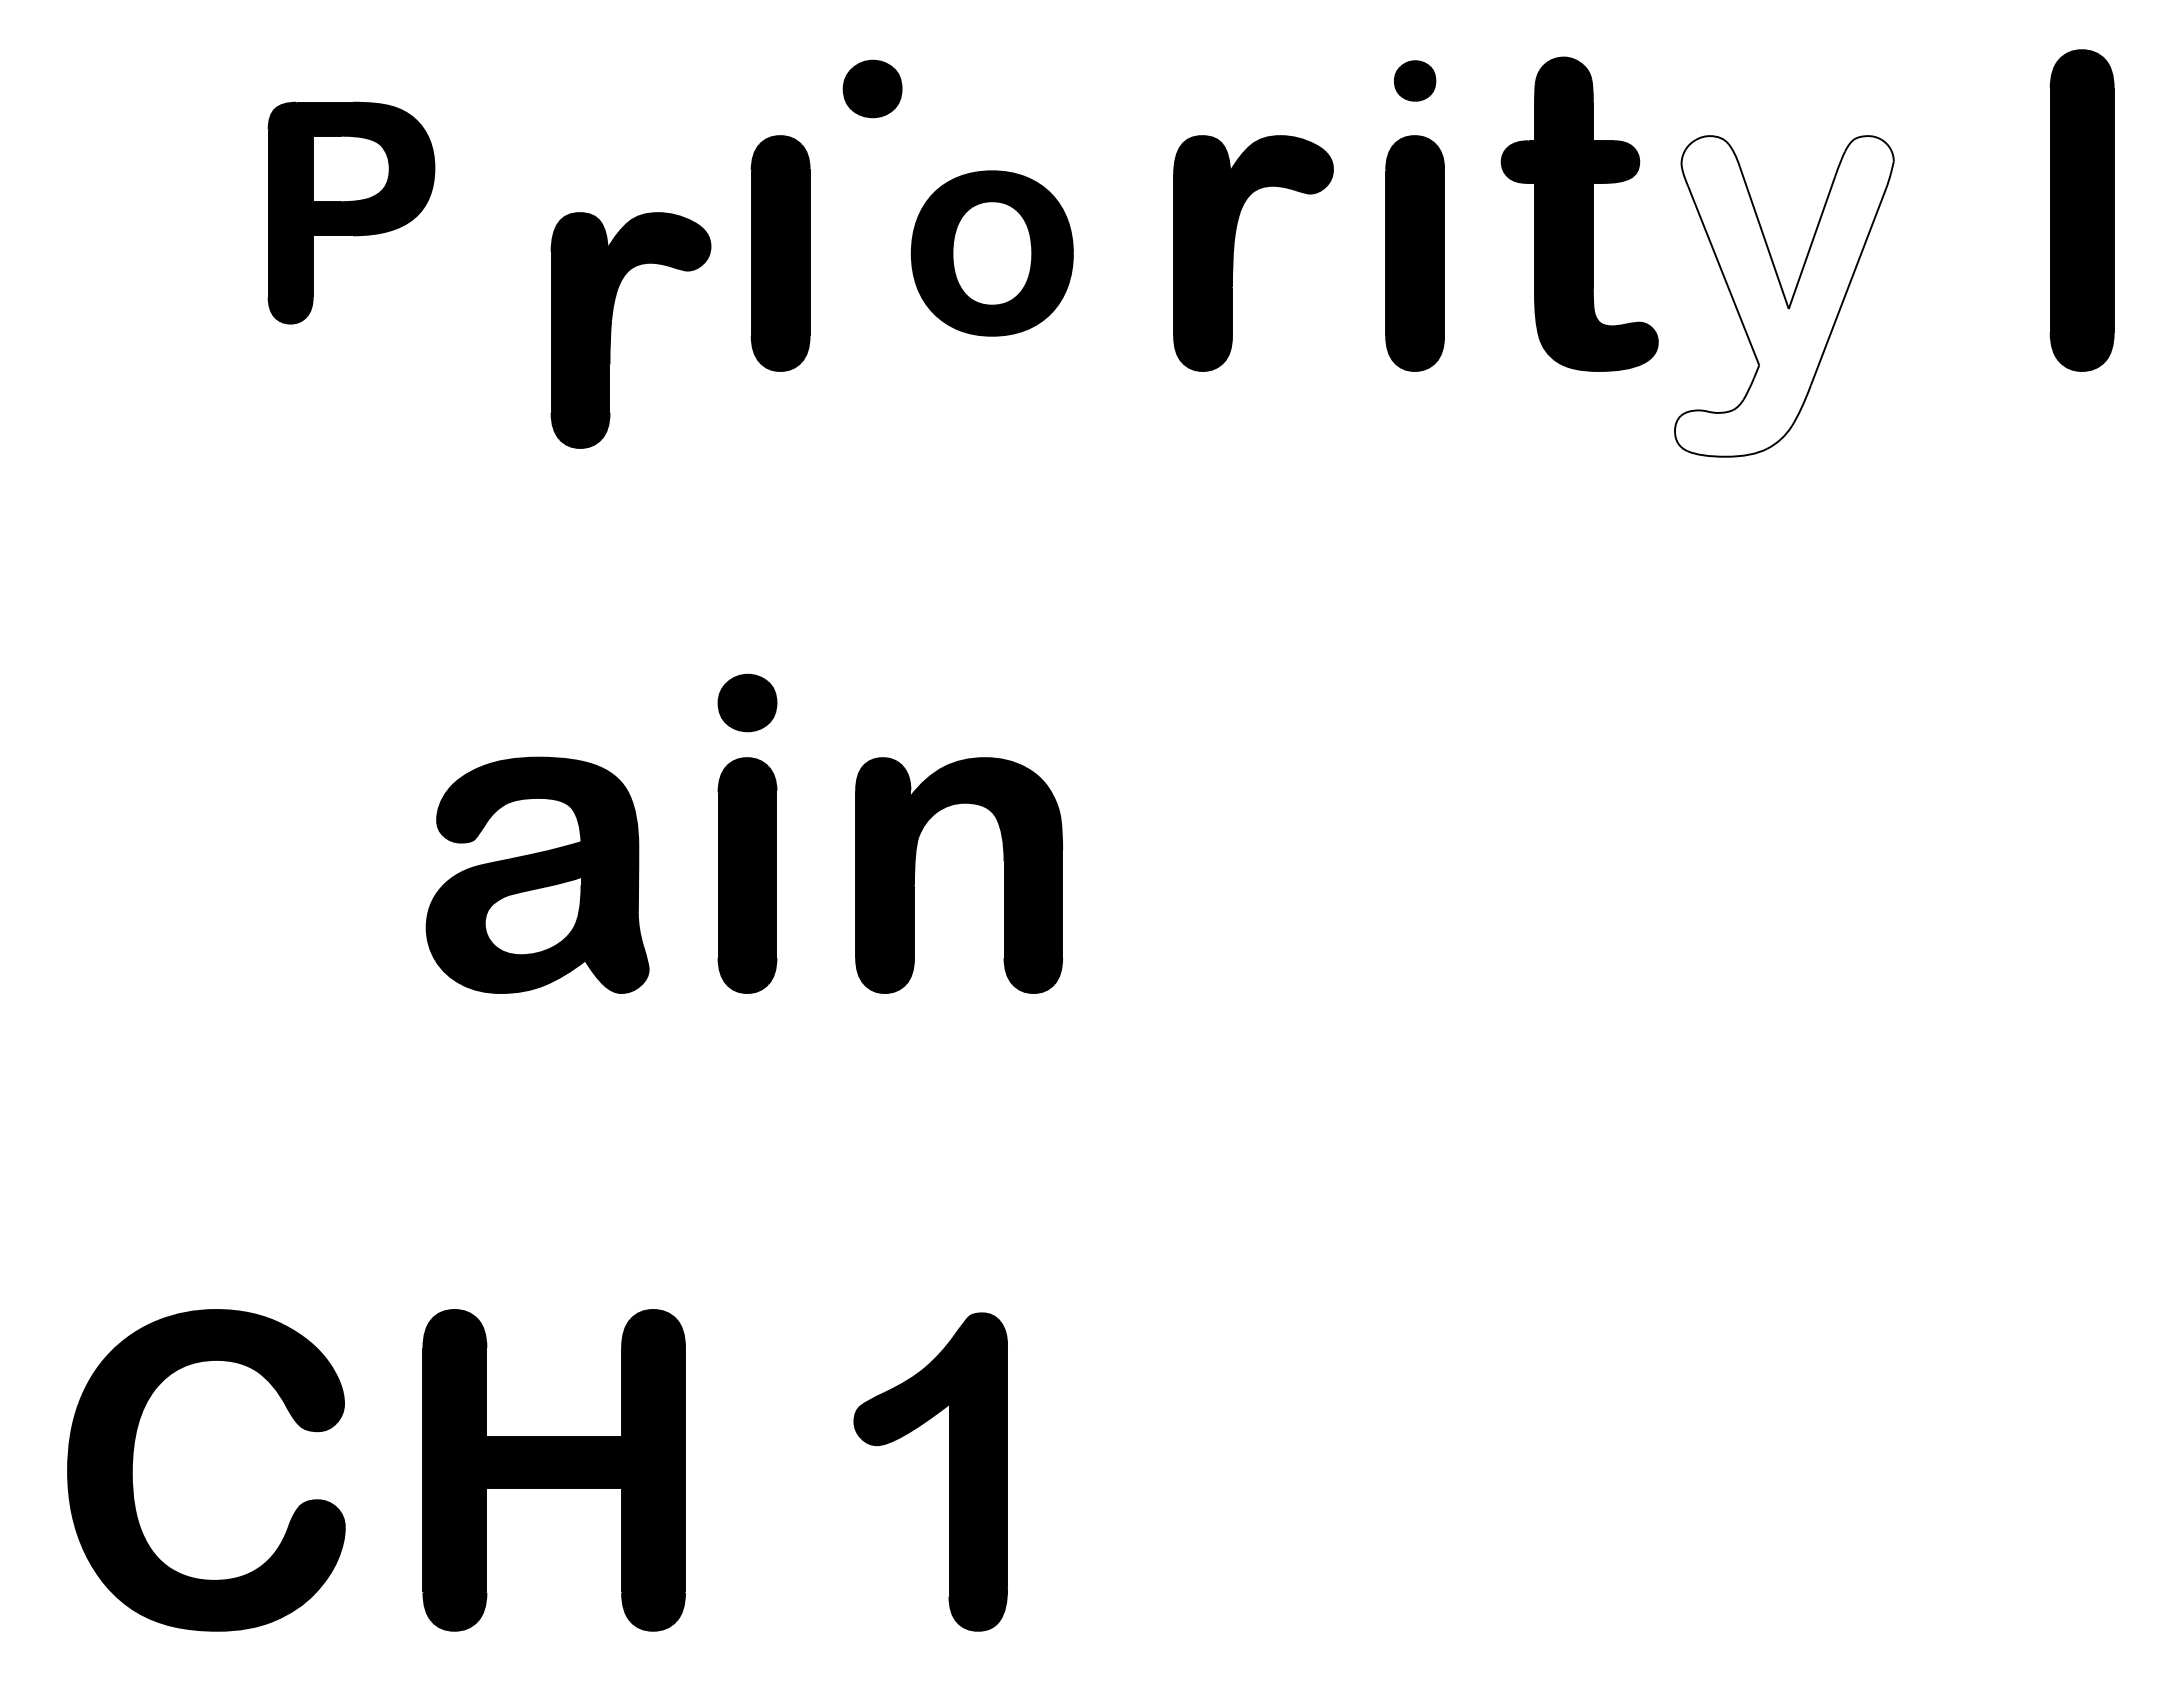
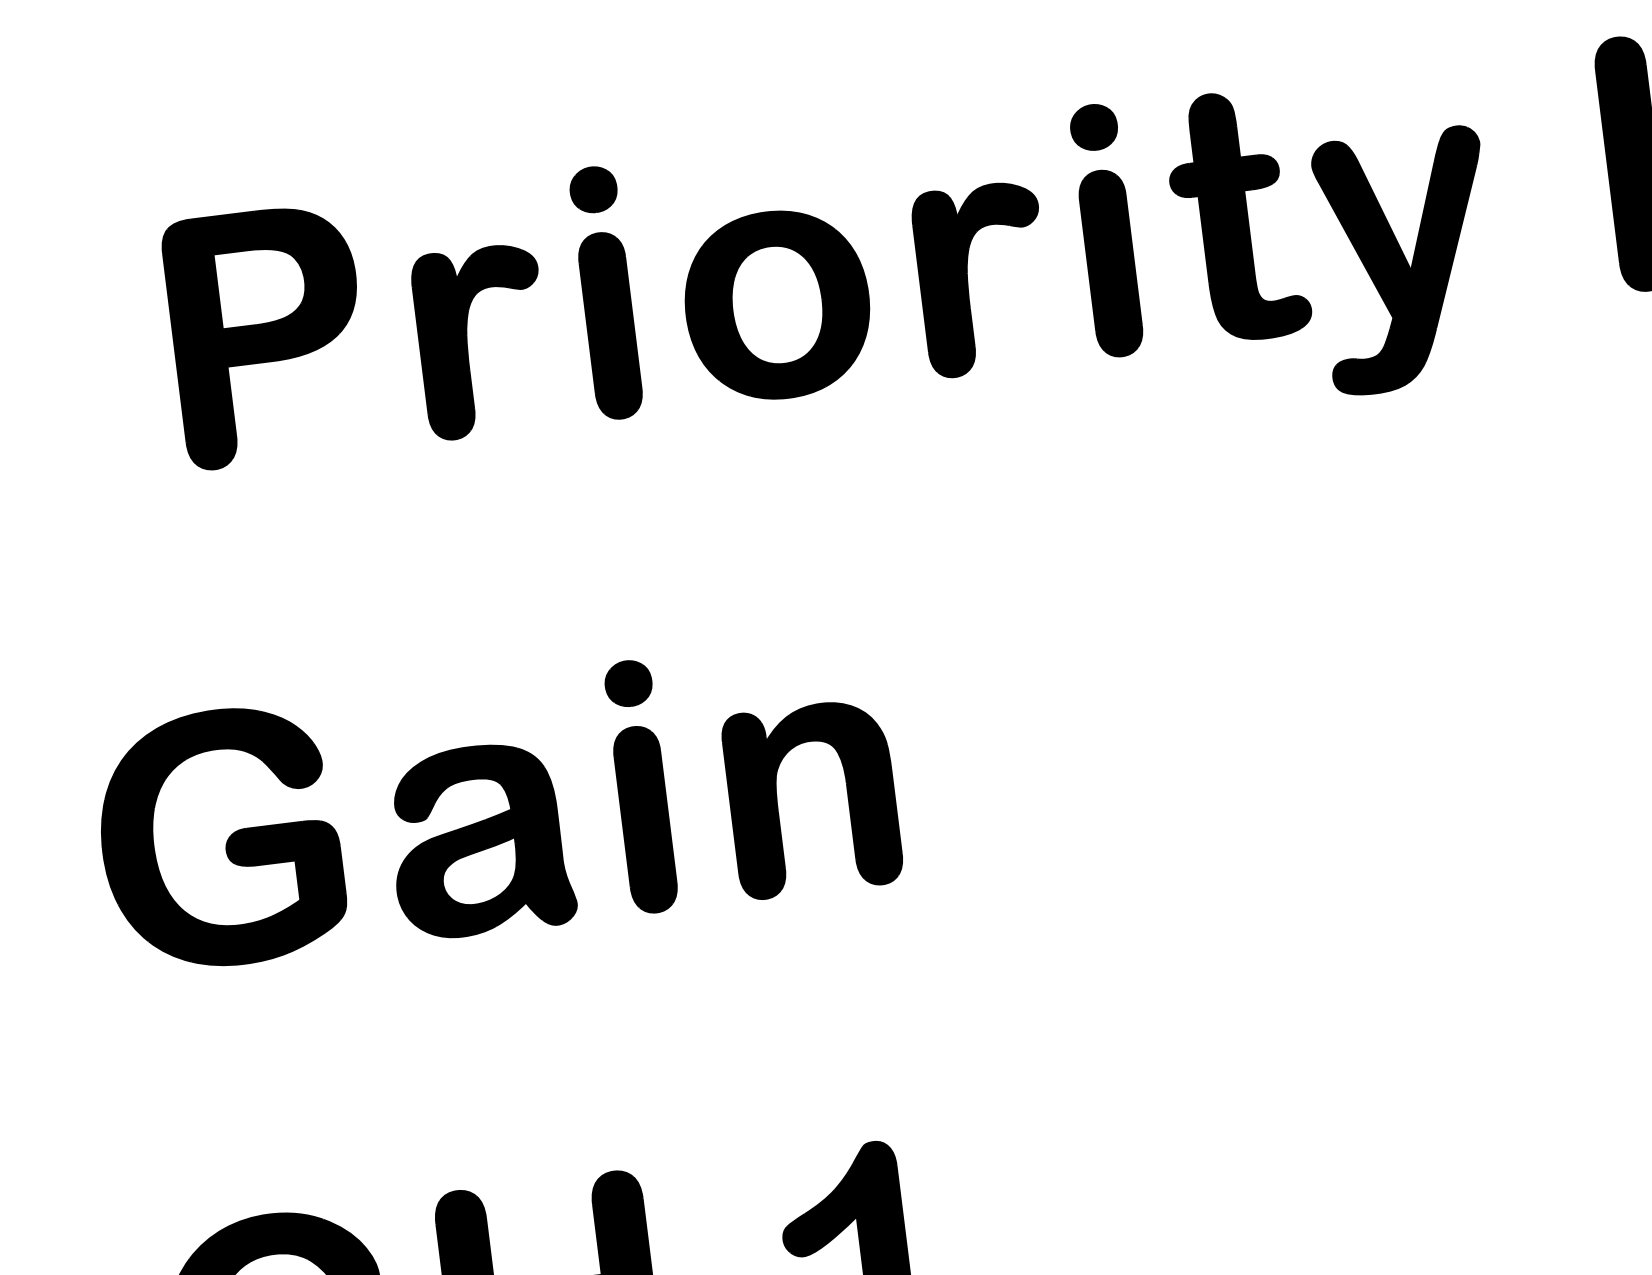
part: (1414, 80) -> (1093, 127), size x1.43
part: (872, 88) -> (593, 189), moved
part: (351, 212) -> (268, 335), size x1.43
part: (992, 253) -> (777, 305), size x1.43
fill: (1784, 296) -> (1406, 261), added
part: (611, 330) -> (467, 343), moved
part: (221, 837) -> (226, 841), added

